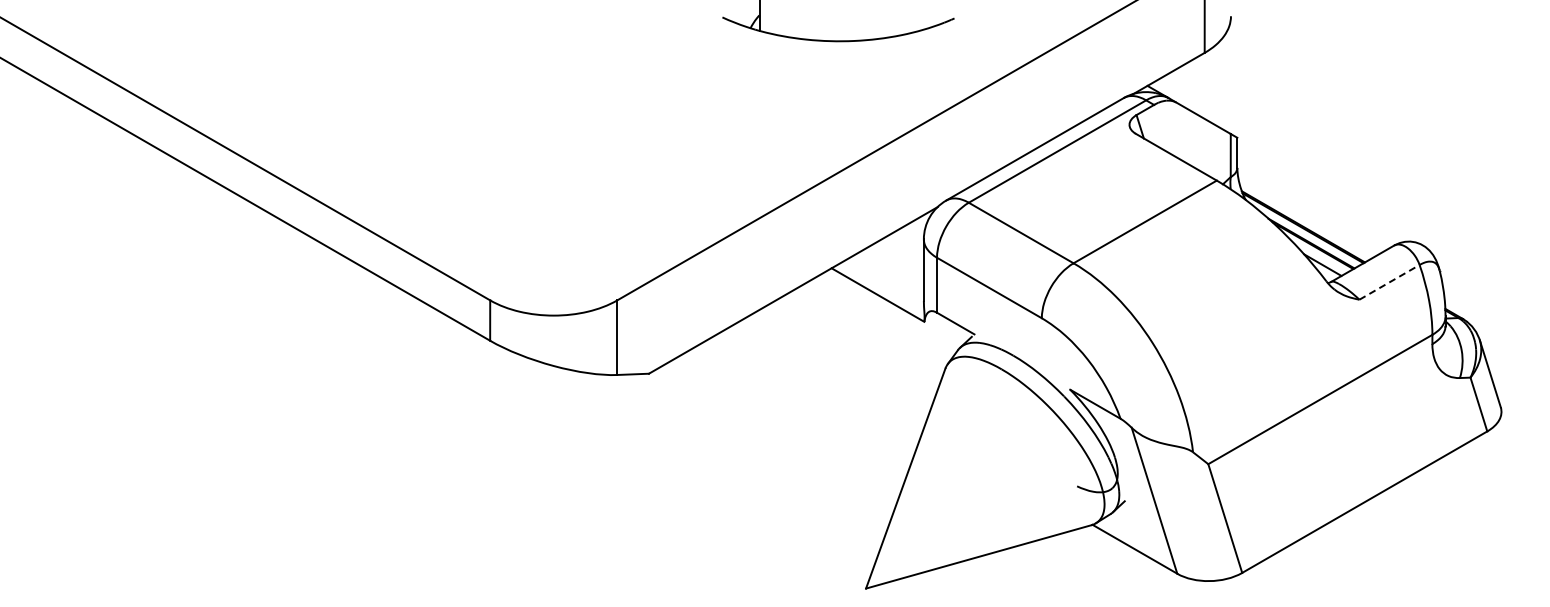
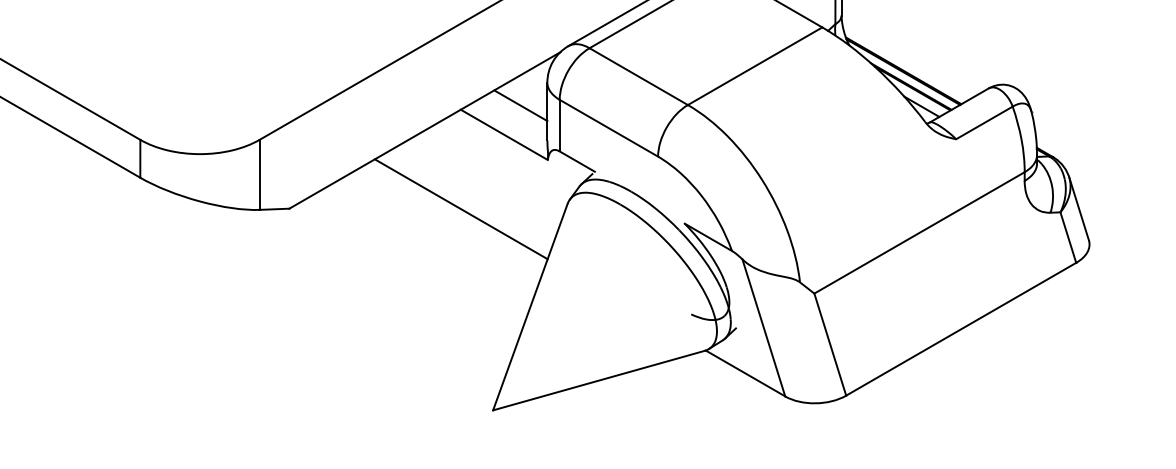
line: (895, 263) -> (520, 105), added
line: (1389, 282) -> (984, 123), dashed -> solid
line: (832, 374) -> (461, 209), added

